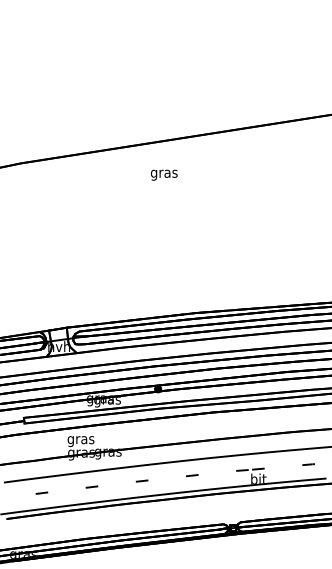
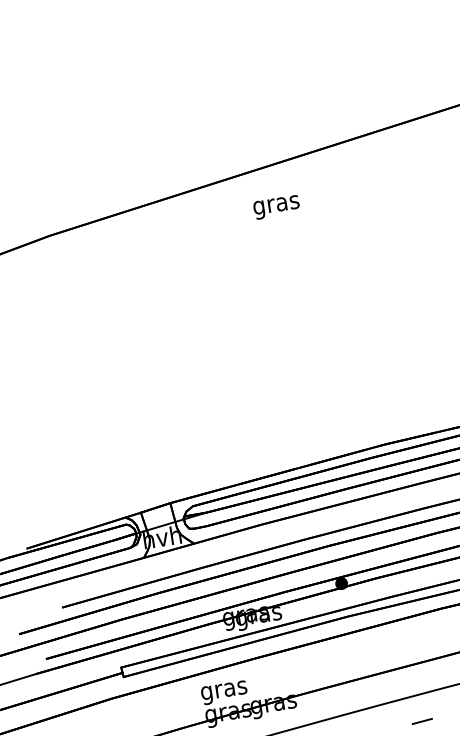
text: (164, 174) -> (276, 206), moved

